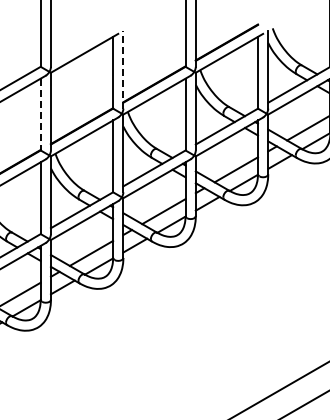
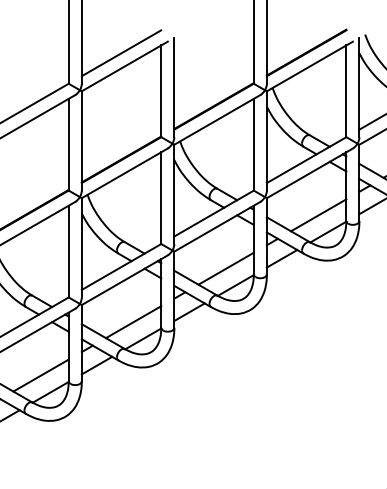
line: (81, 42) -> (120, 52), added
line: (123, 69) -> (174, 87), dashed -> solid
line: (40, 114) -> (68, 144), dashed -> solid

